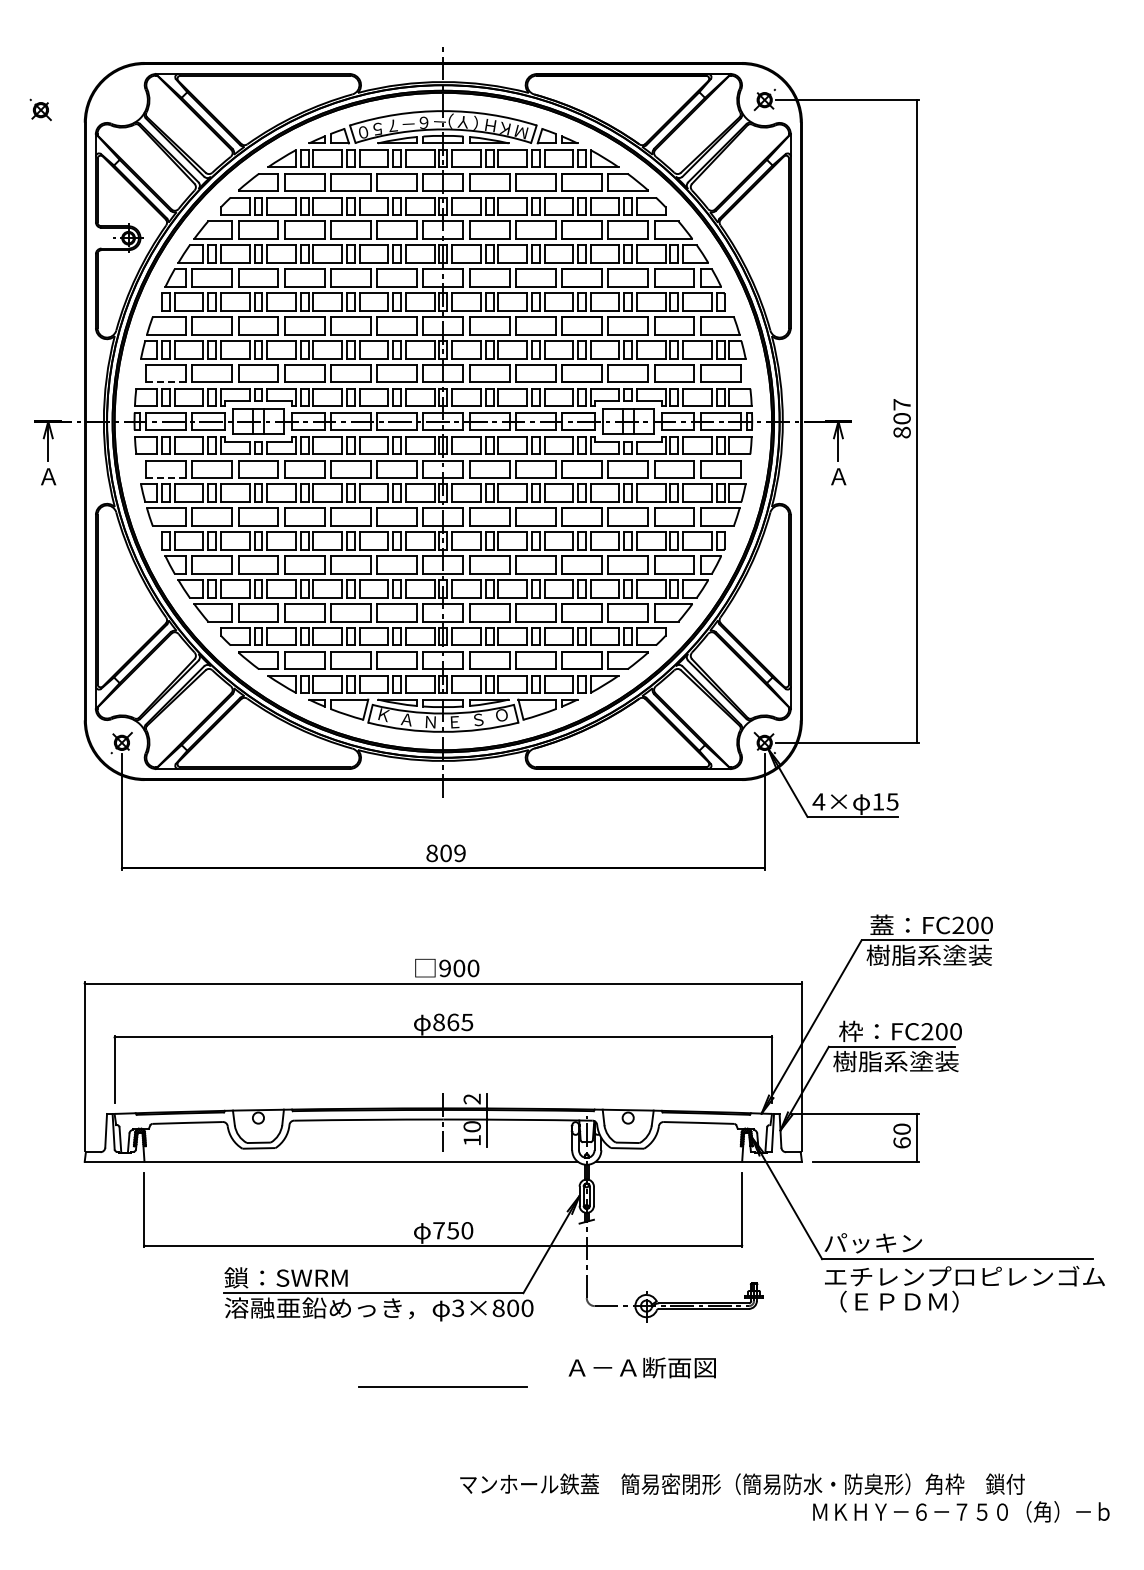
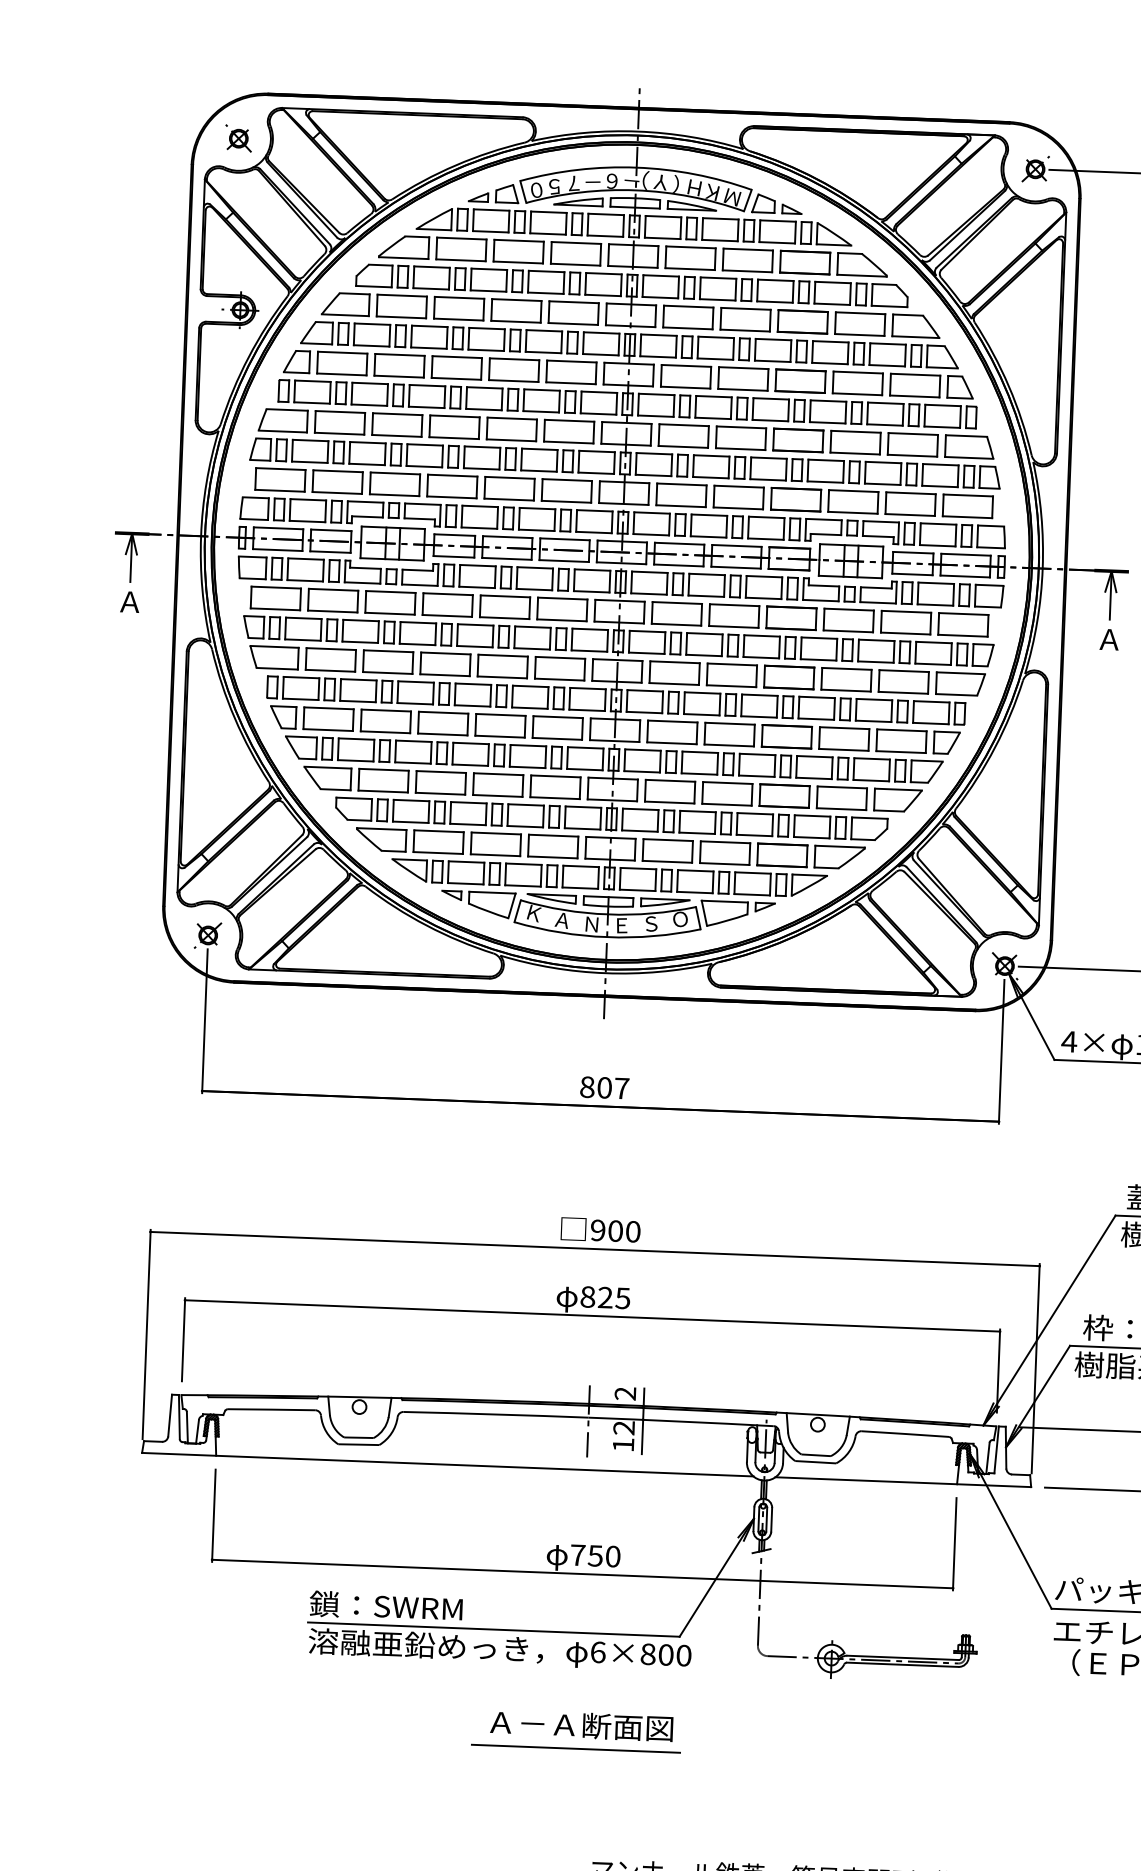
part: (40, 109) -> (238, 137), moved
line: (166, 382) -> (280, 490), dashed -> solid
line: (166, 478) -> (276, 609), dashed -> solid
text: (459, 853) -> (621, 1088), 809 -> 807
text: (453, 1022) -> (605, 1297), 865 -> 825
text: (471, 1126) -> (623, 1427), 10 -> 12
text: (458, 1308) -> (598, 1652), 3×800 -> 6×800
text: (641, 1367) -> (580, 1725), moved

